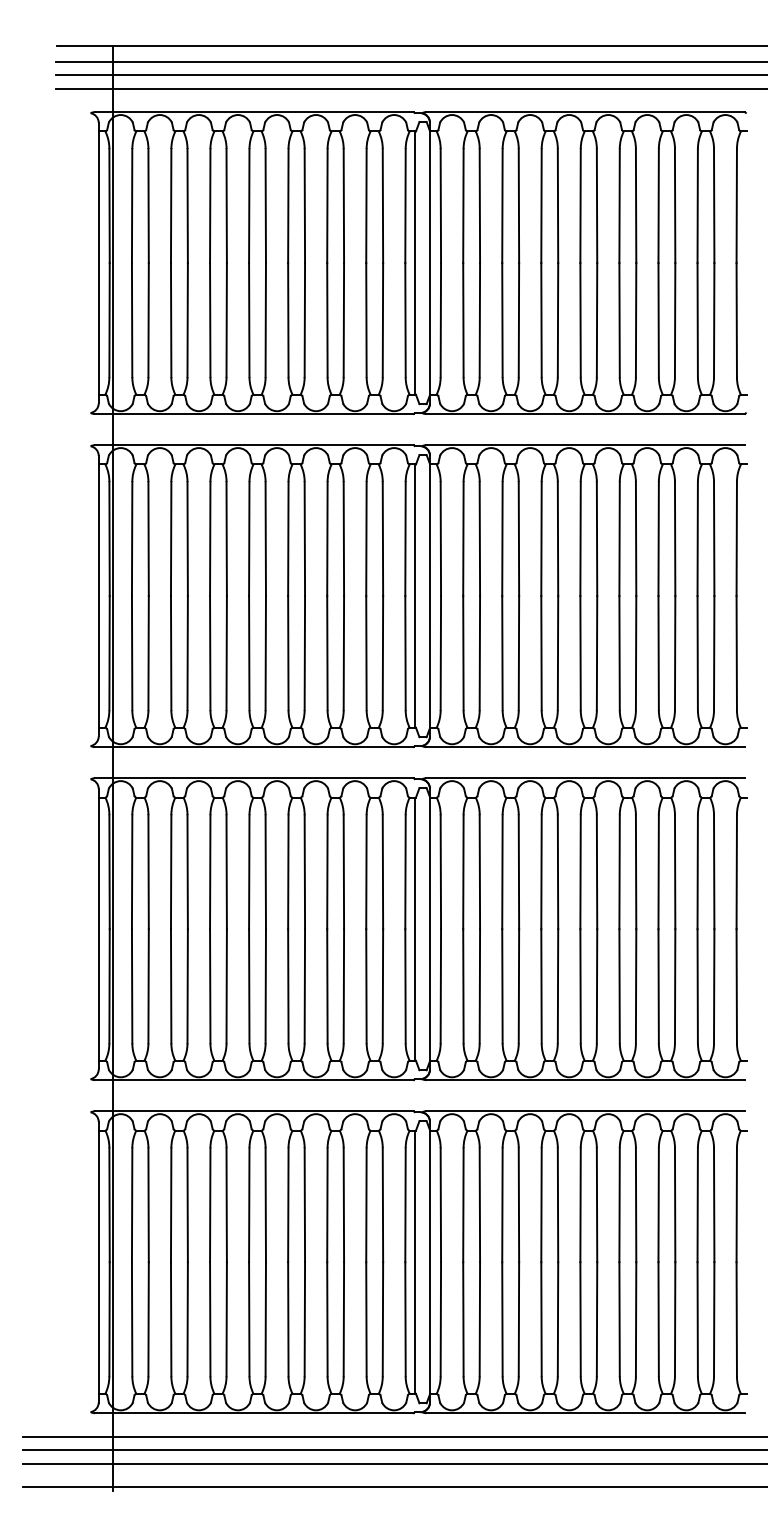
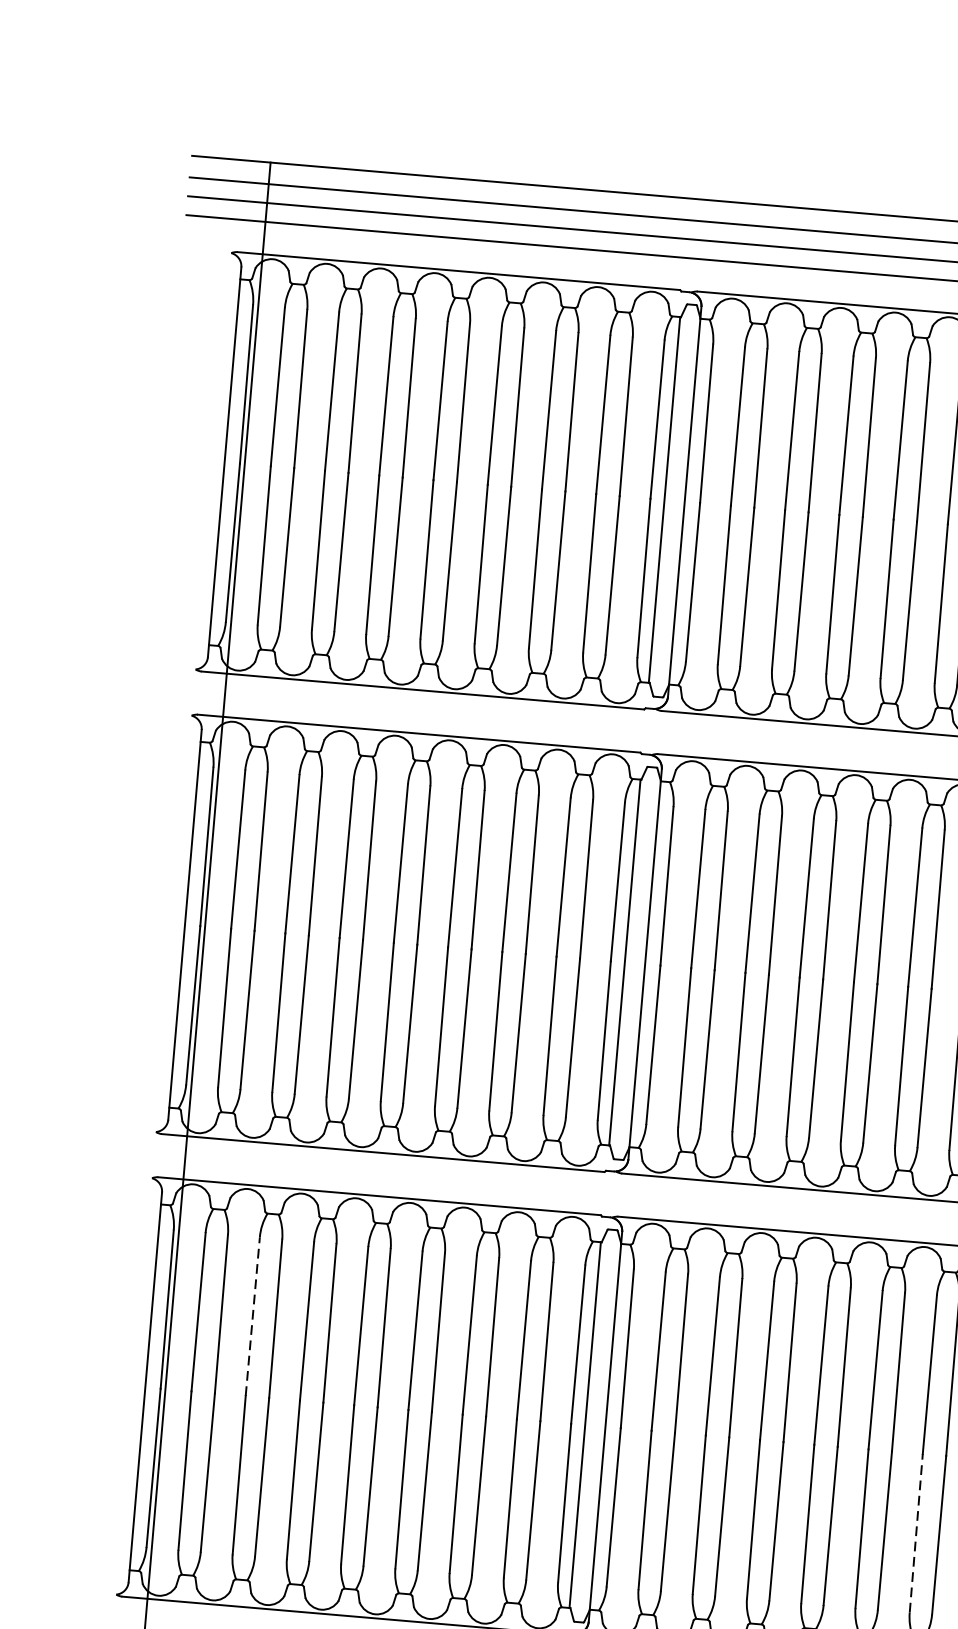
line: (171, 871) -> (253, 1315), solid -> dashed
line: (658, 985) -> (916, 1532), solid -> dashed

